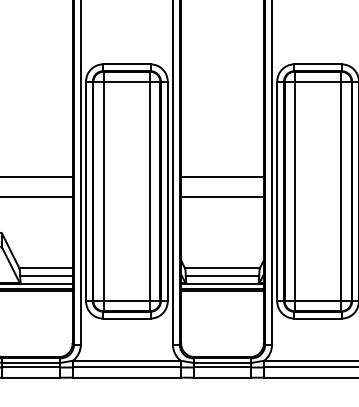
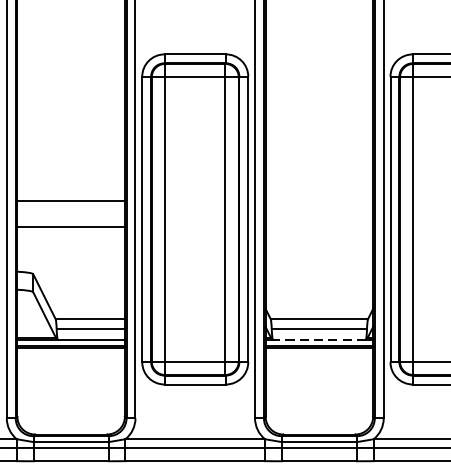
line: (222, 176) -> (319, 200), removed
line: (222, 197) -> (319, 227), removed
line: (222, 283) -> (319, 338), solid -> dashed

